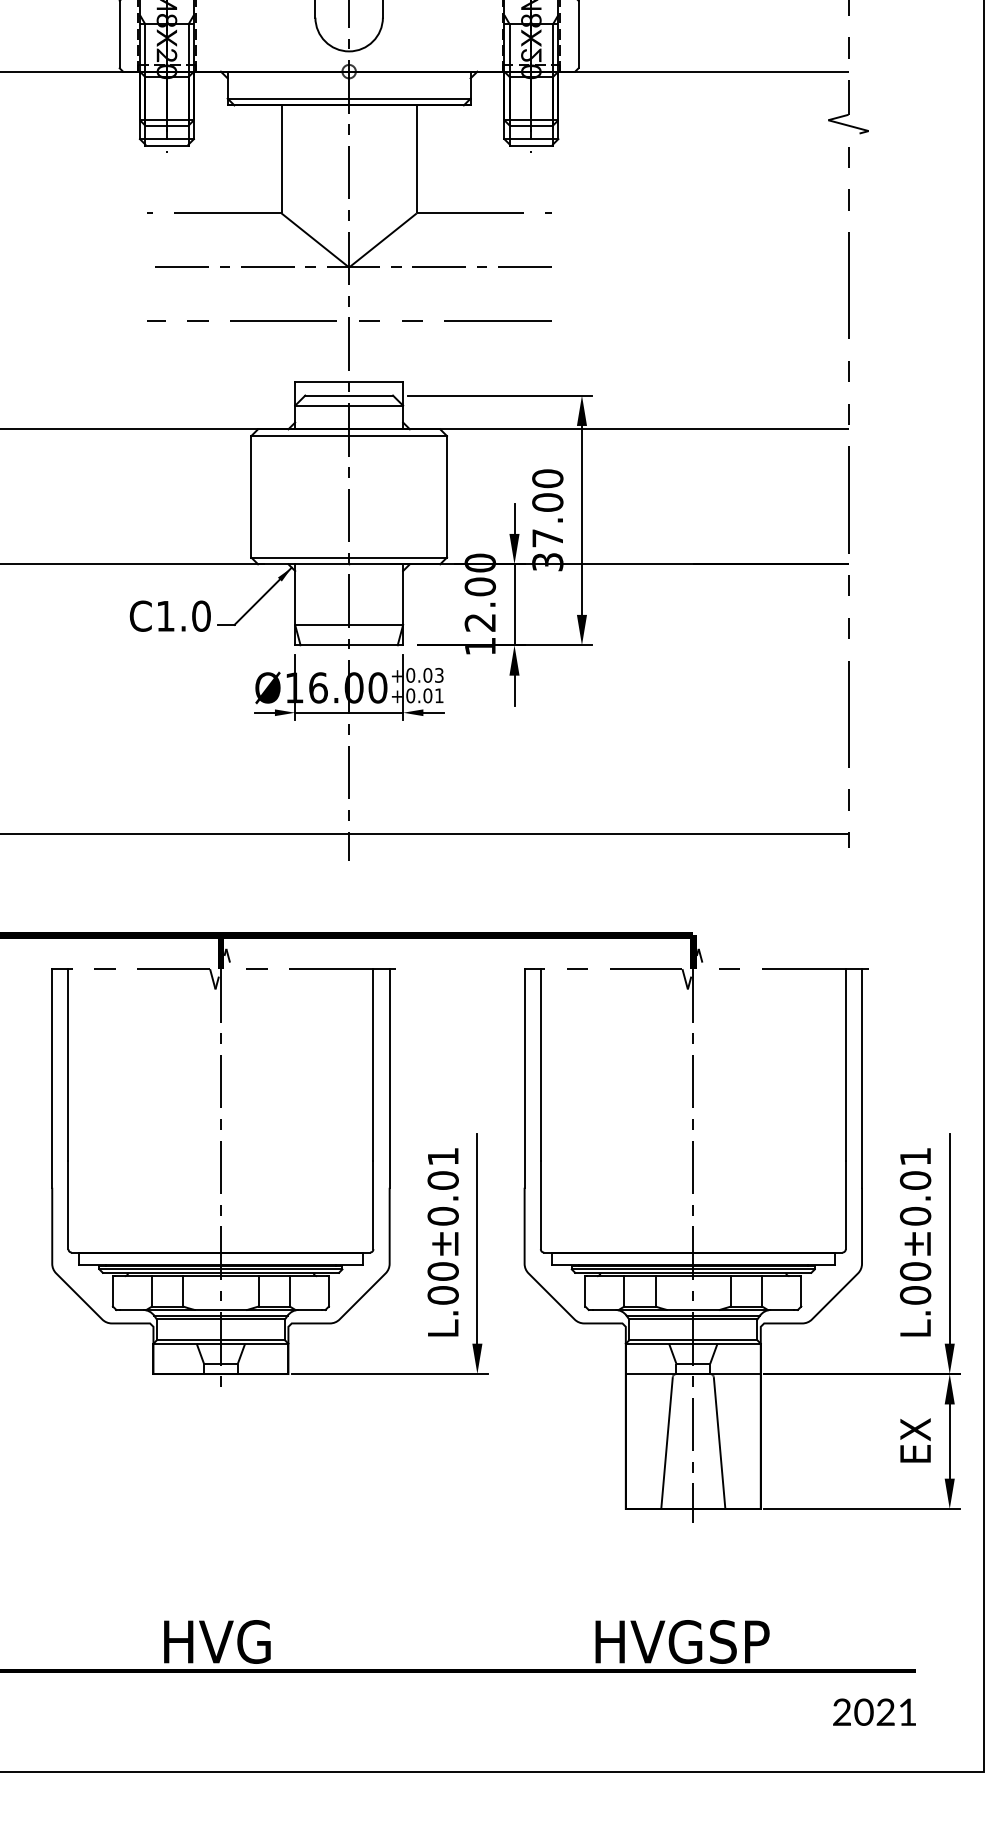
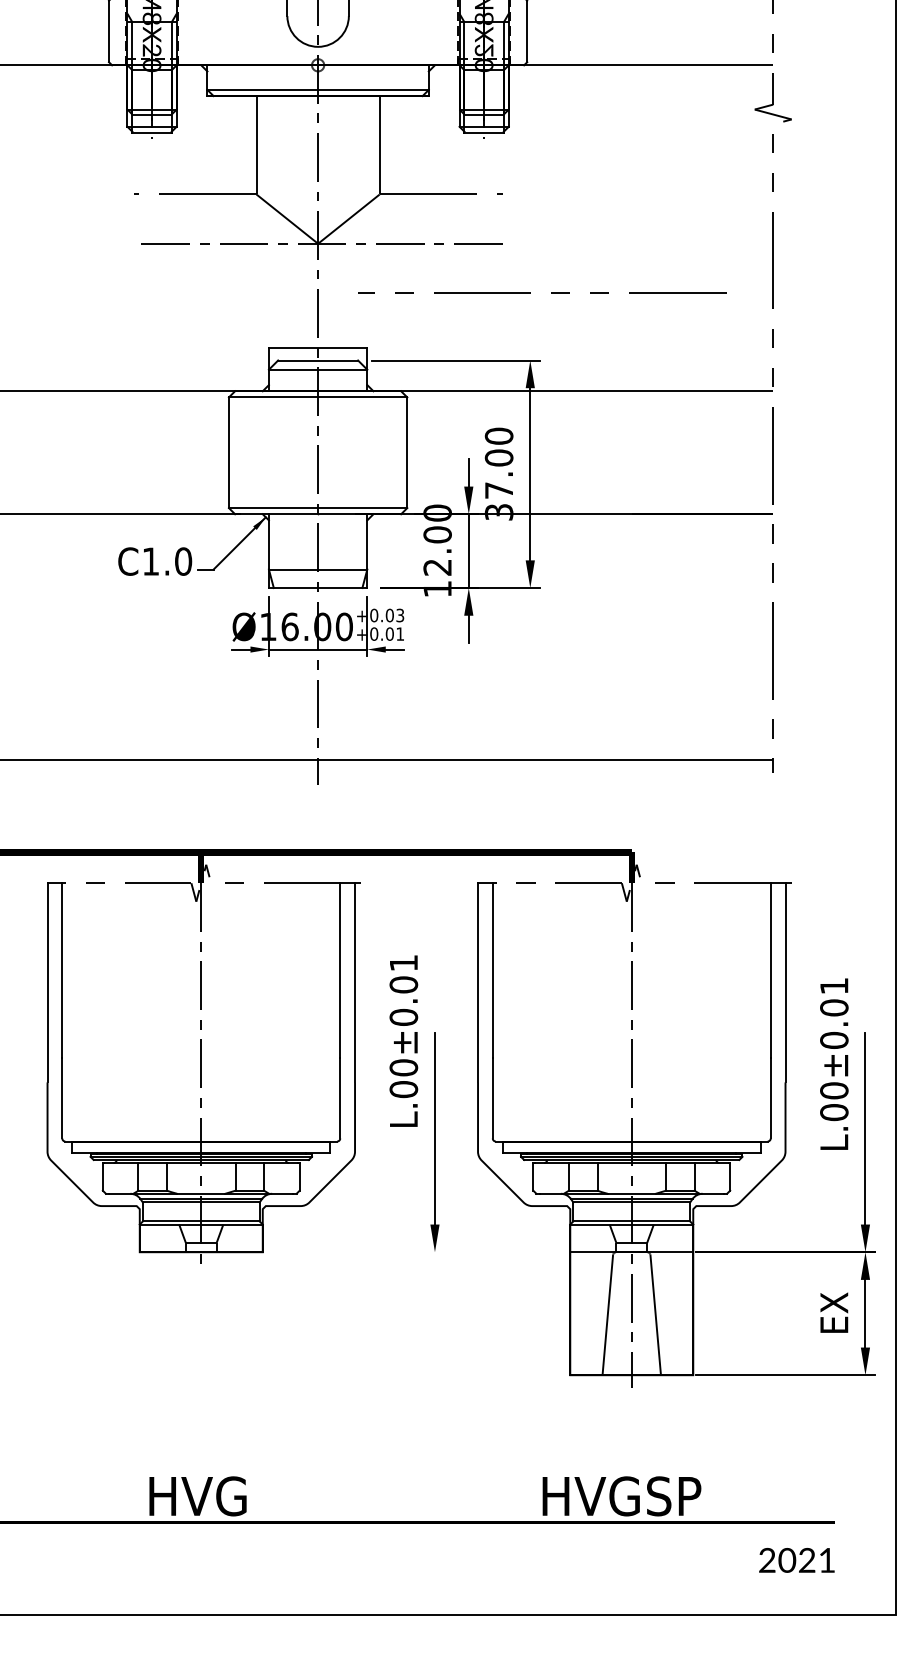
line: (359, 320) -> (551, 292), moved
text: (442, 1241) -> (403, 1040), moved
text: (915, 1241) -> (834, 1063), moved
line: (389, 1374) -> (354, 1252), removed

